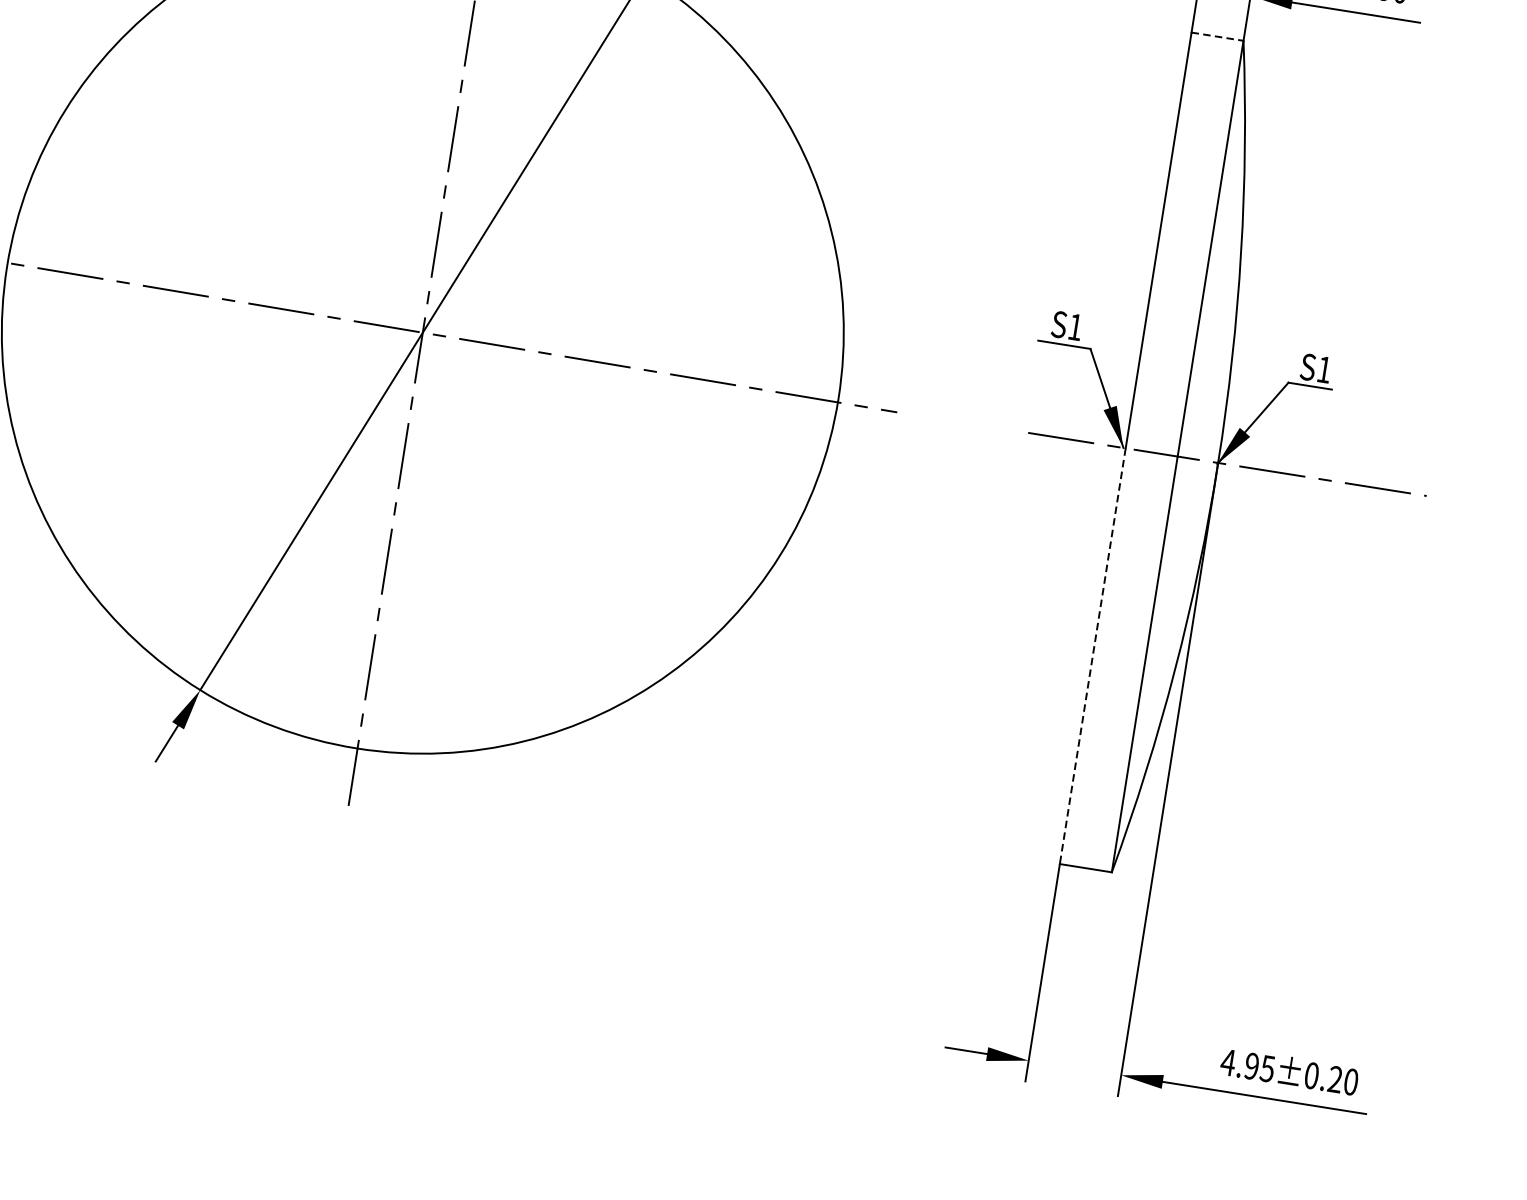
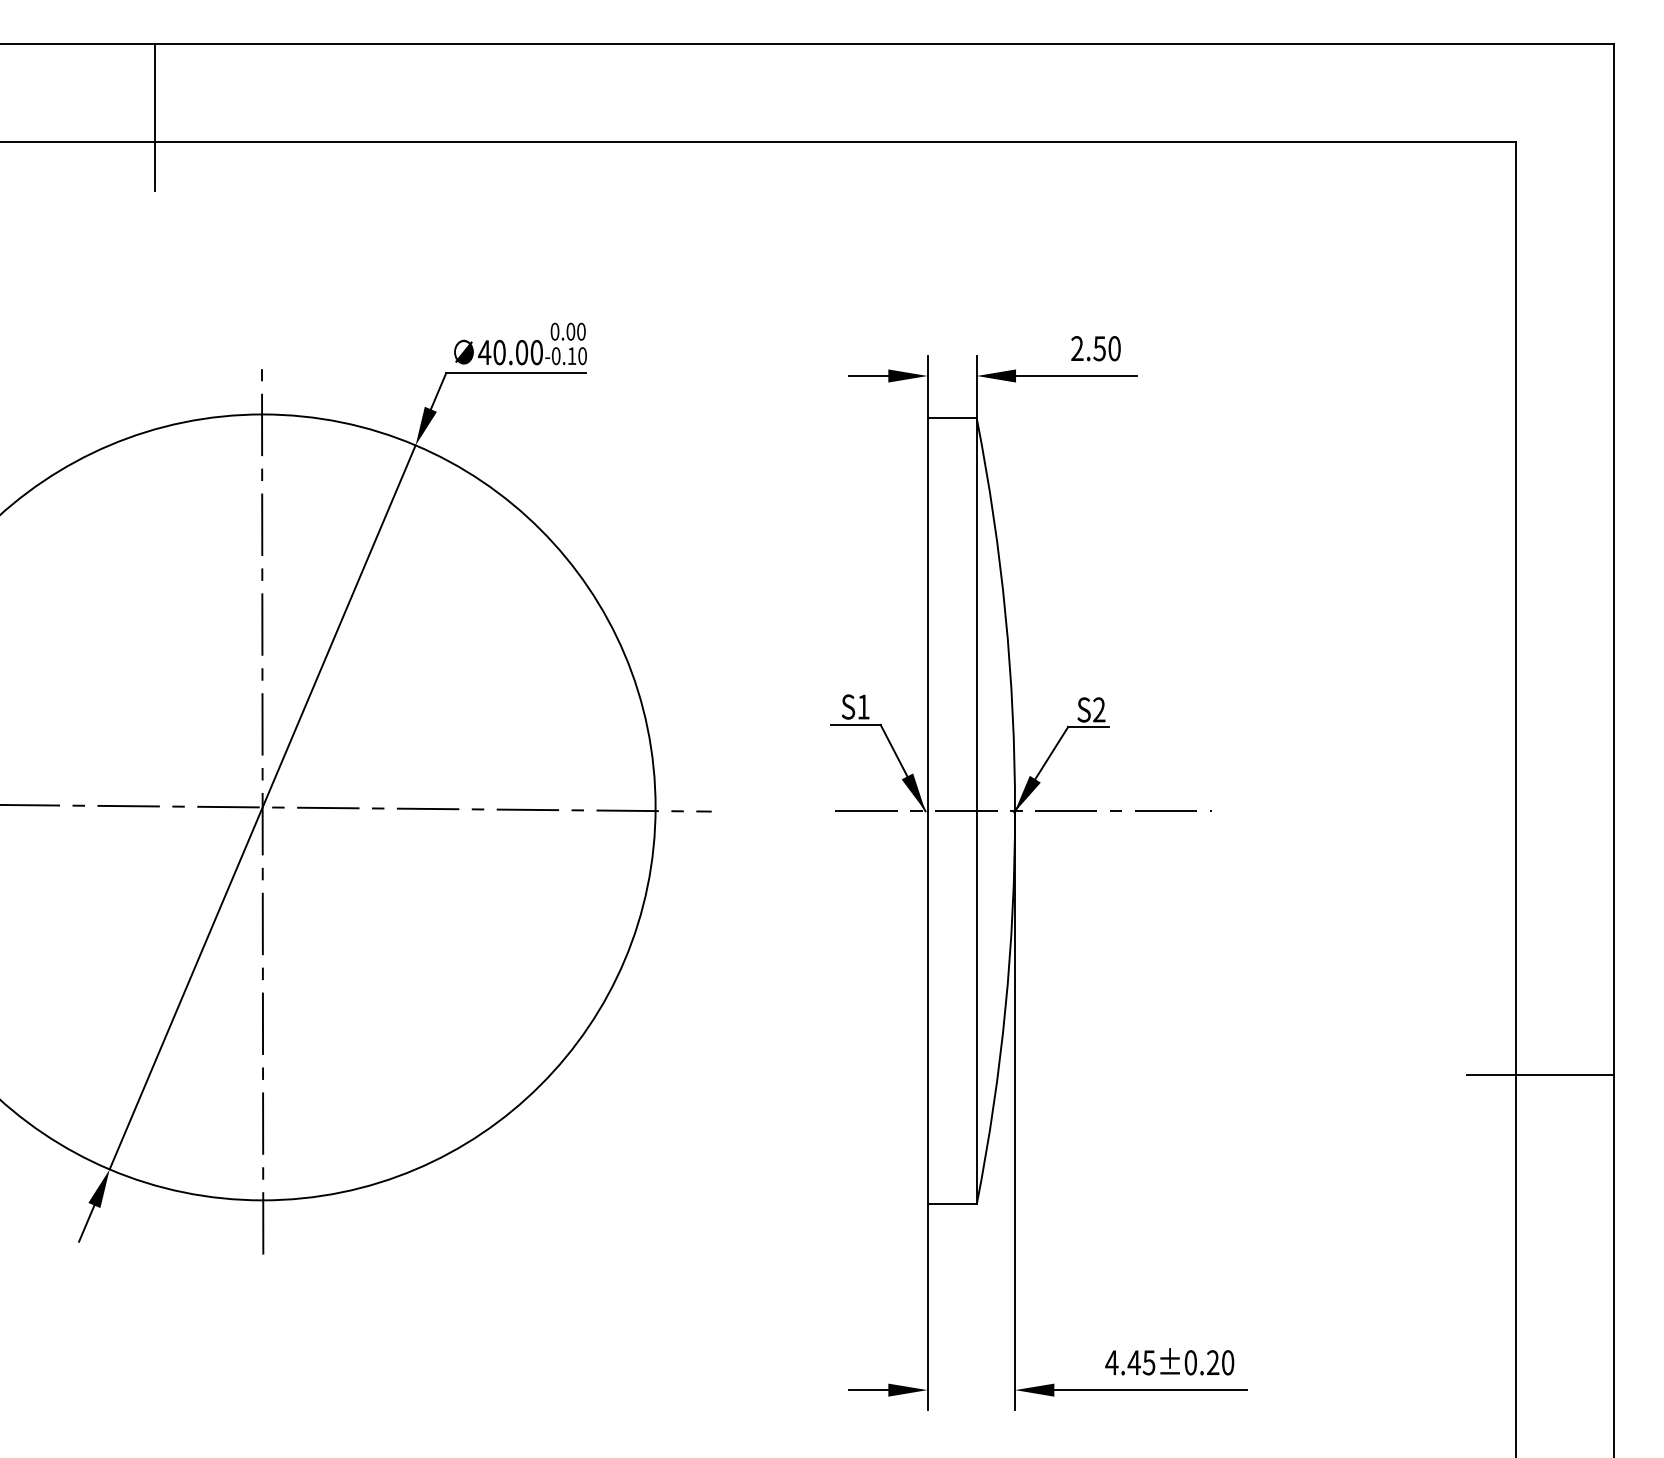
line: (1217, 36) -> (952, 418), dashed -> solid
text: (1324, 369) -> (1099, 709), S1 -> S2
line: (1092, 656) -> (927, 1008), dashed -> solid
text: (1251, 1065) -> (1133, 1362), 4.95±0.20 -> 4.45±0.20

